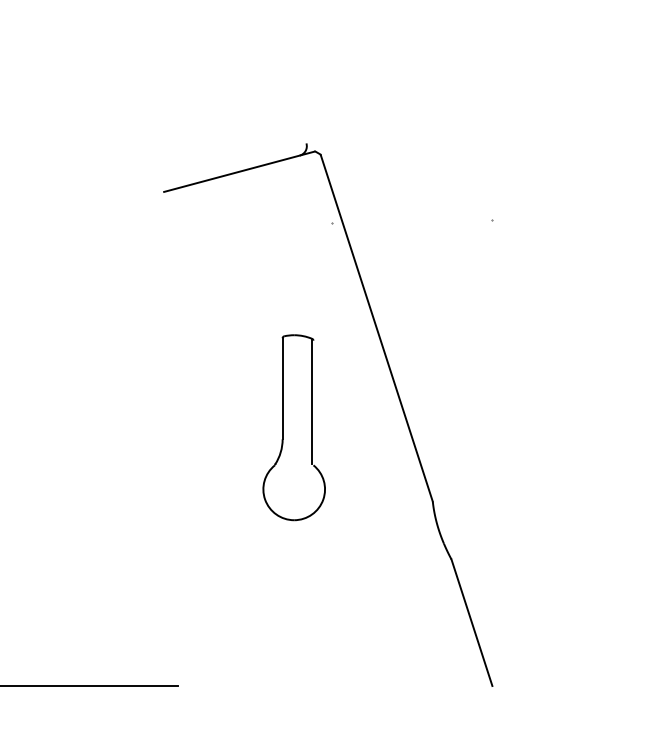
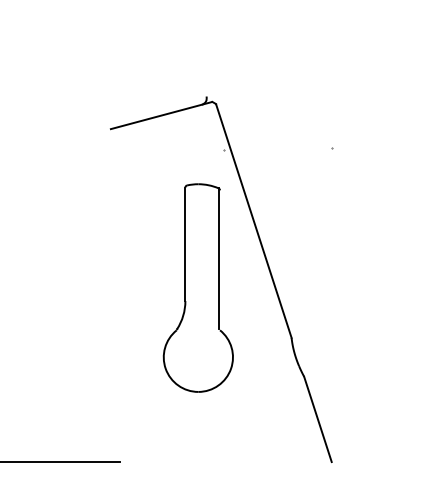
part: (293, 426) -> (197, 287), size x1.67

